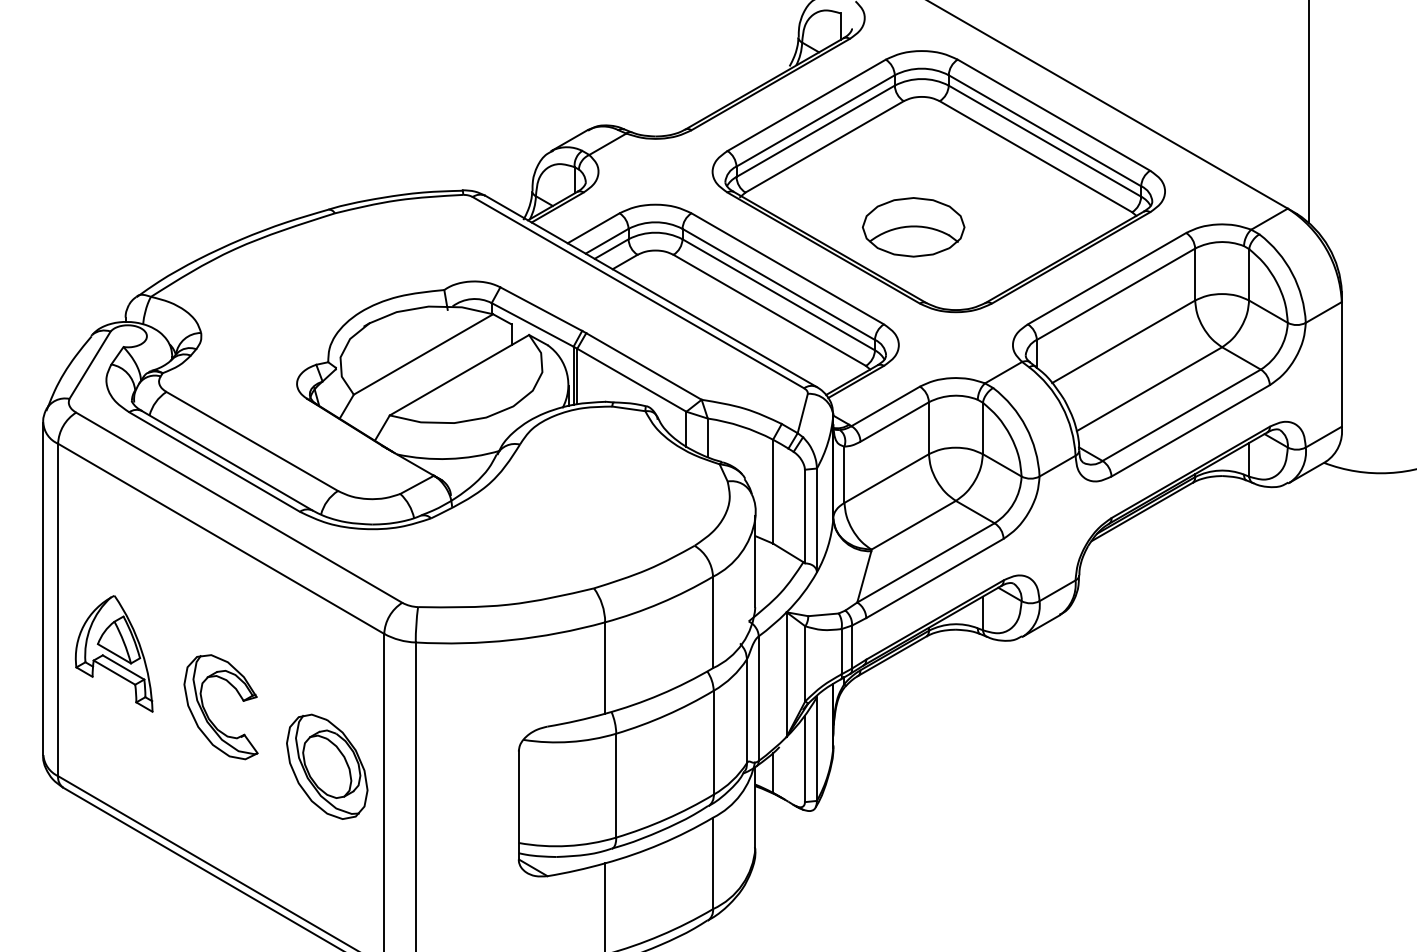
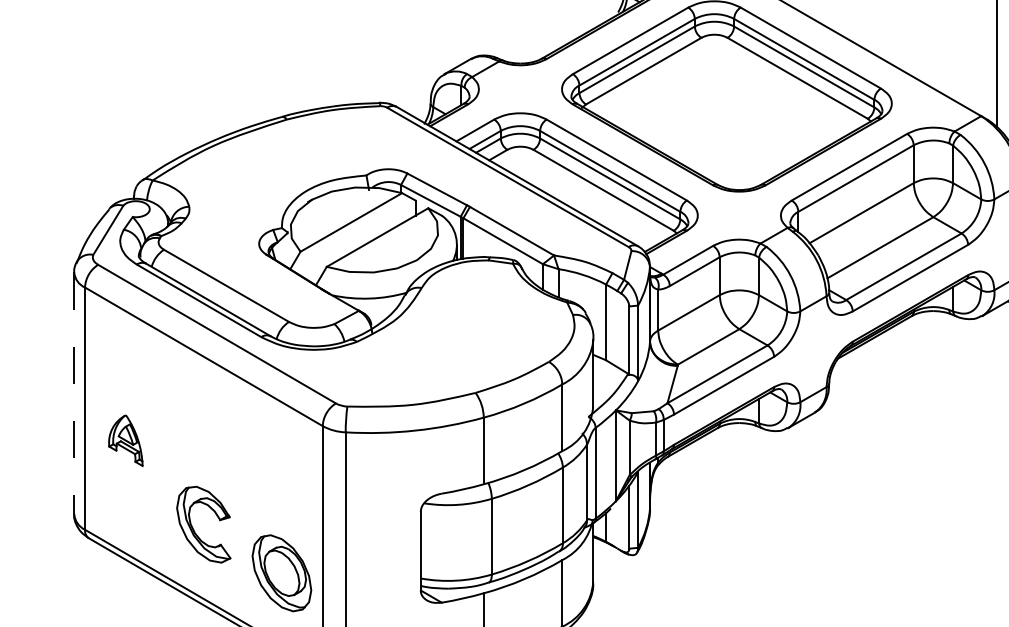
part: (913, 227) -> (708, 129), removed
line: (43, 589) -> (74, 393), solid -> dashed
part: (113, 653) -> (125, 440), size x0.6
part: (207, 713) -> (193, 529), moved
part: (327, 766) -> (282, 573), moved

